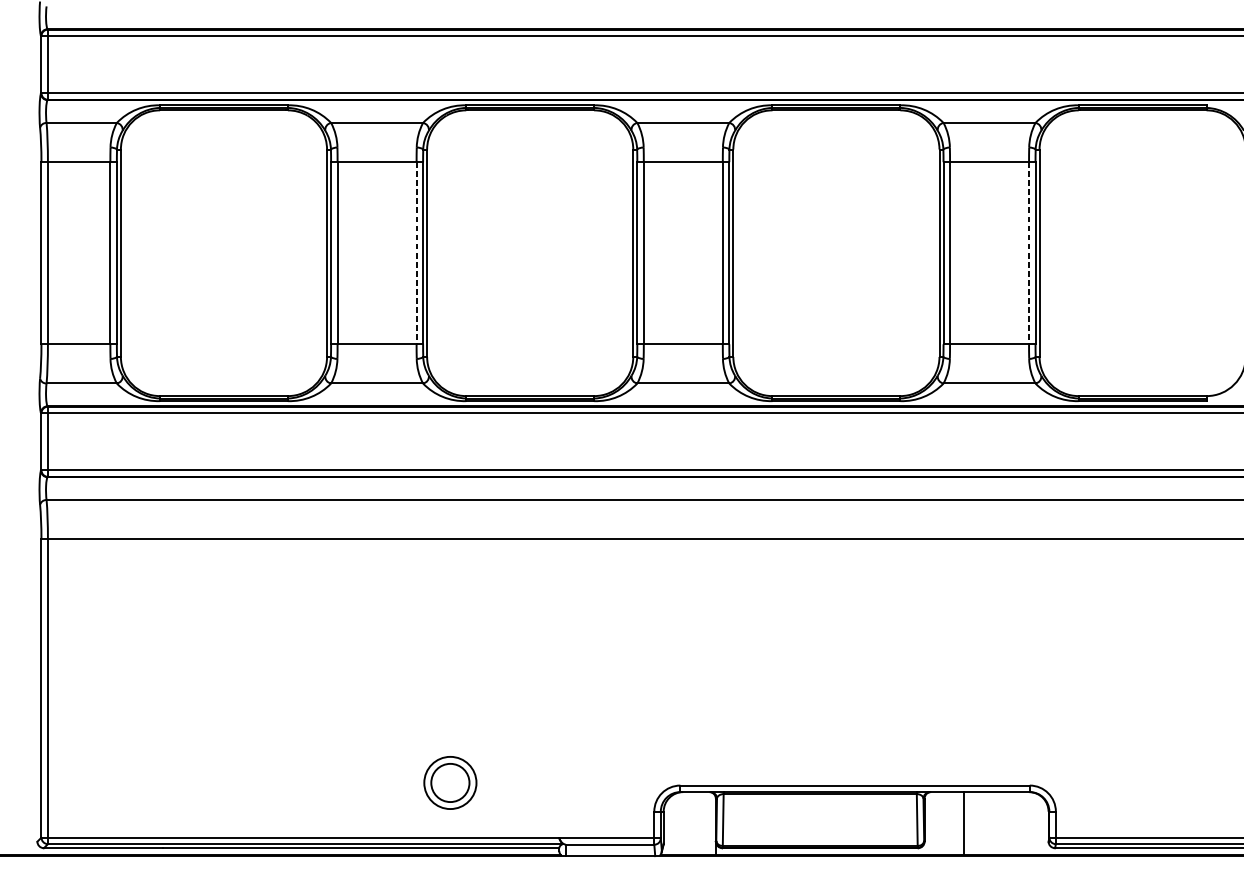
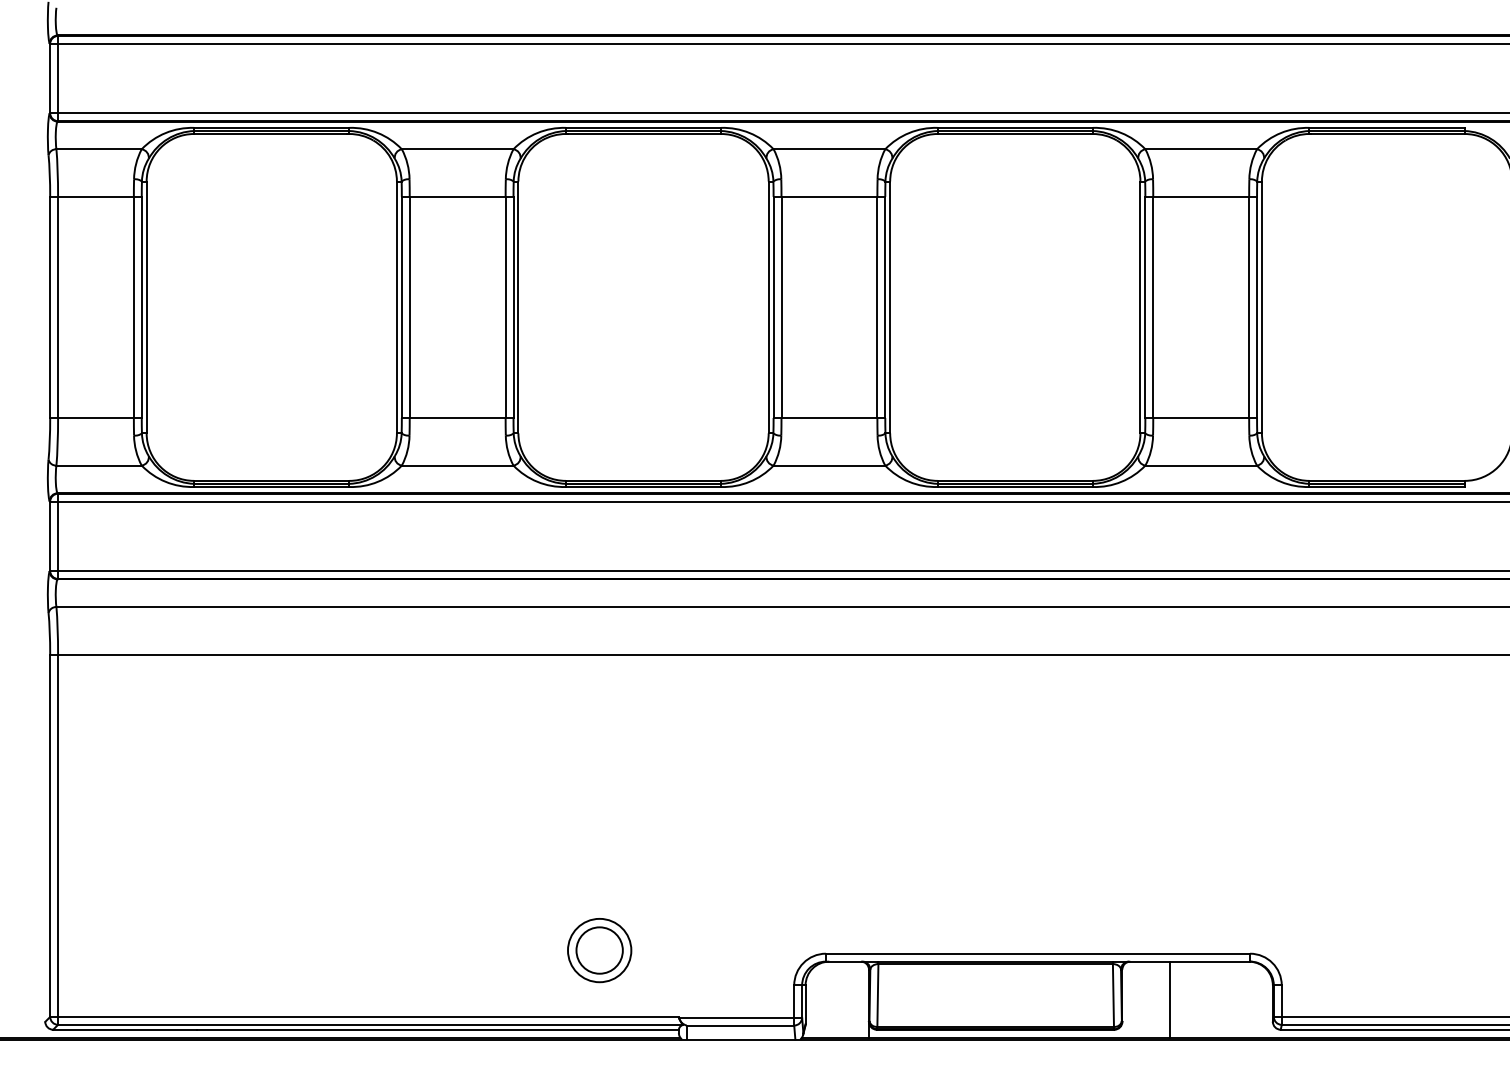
line: (416, 253) -> (505, 307), dashed -> solid
line: (1029, 253) -> (1249, 307), dashed -> solid
part: (450, 782) -> (599, 950), moved

